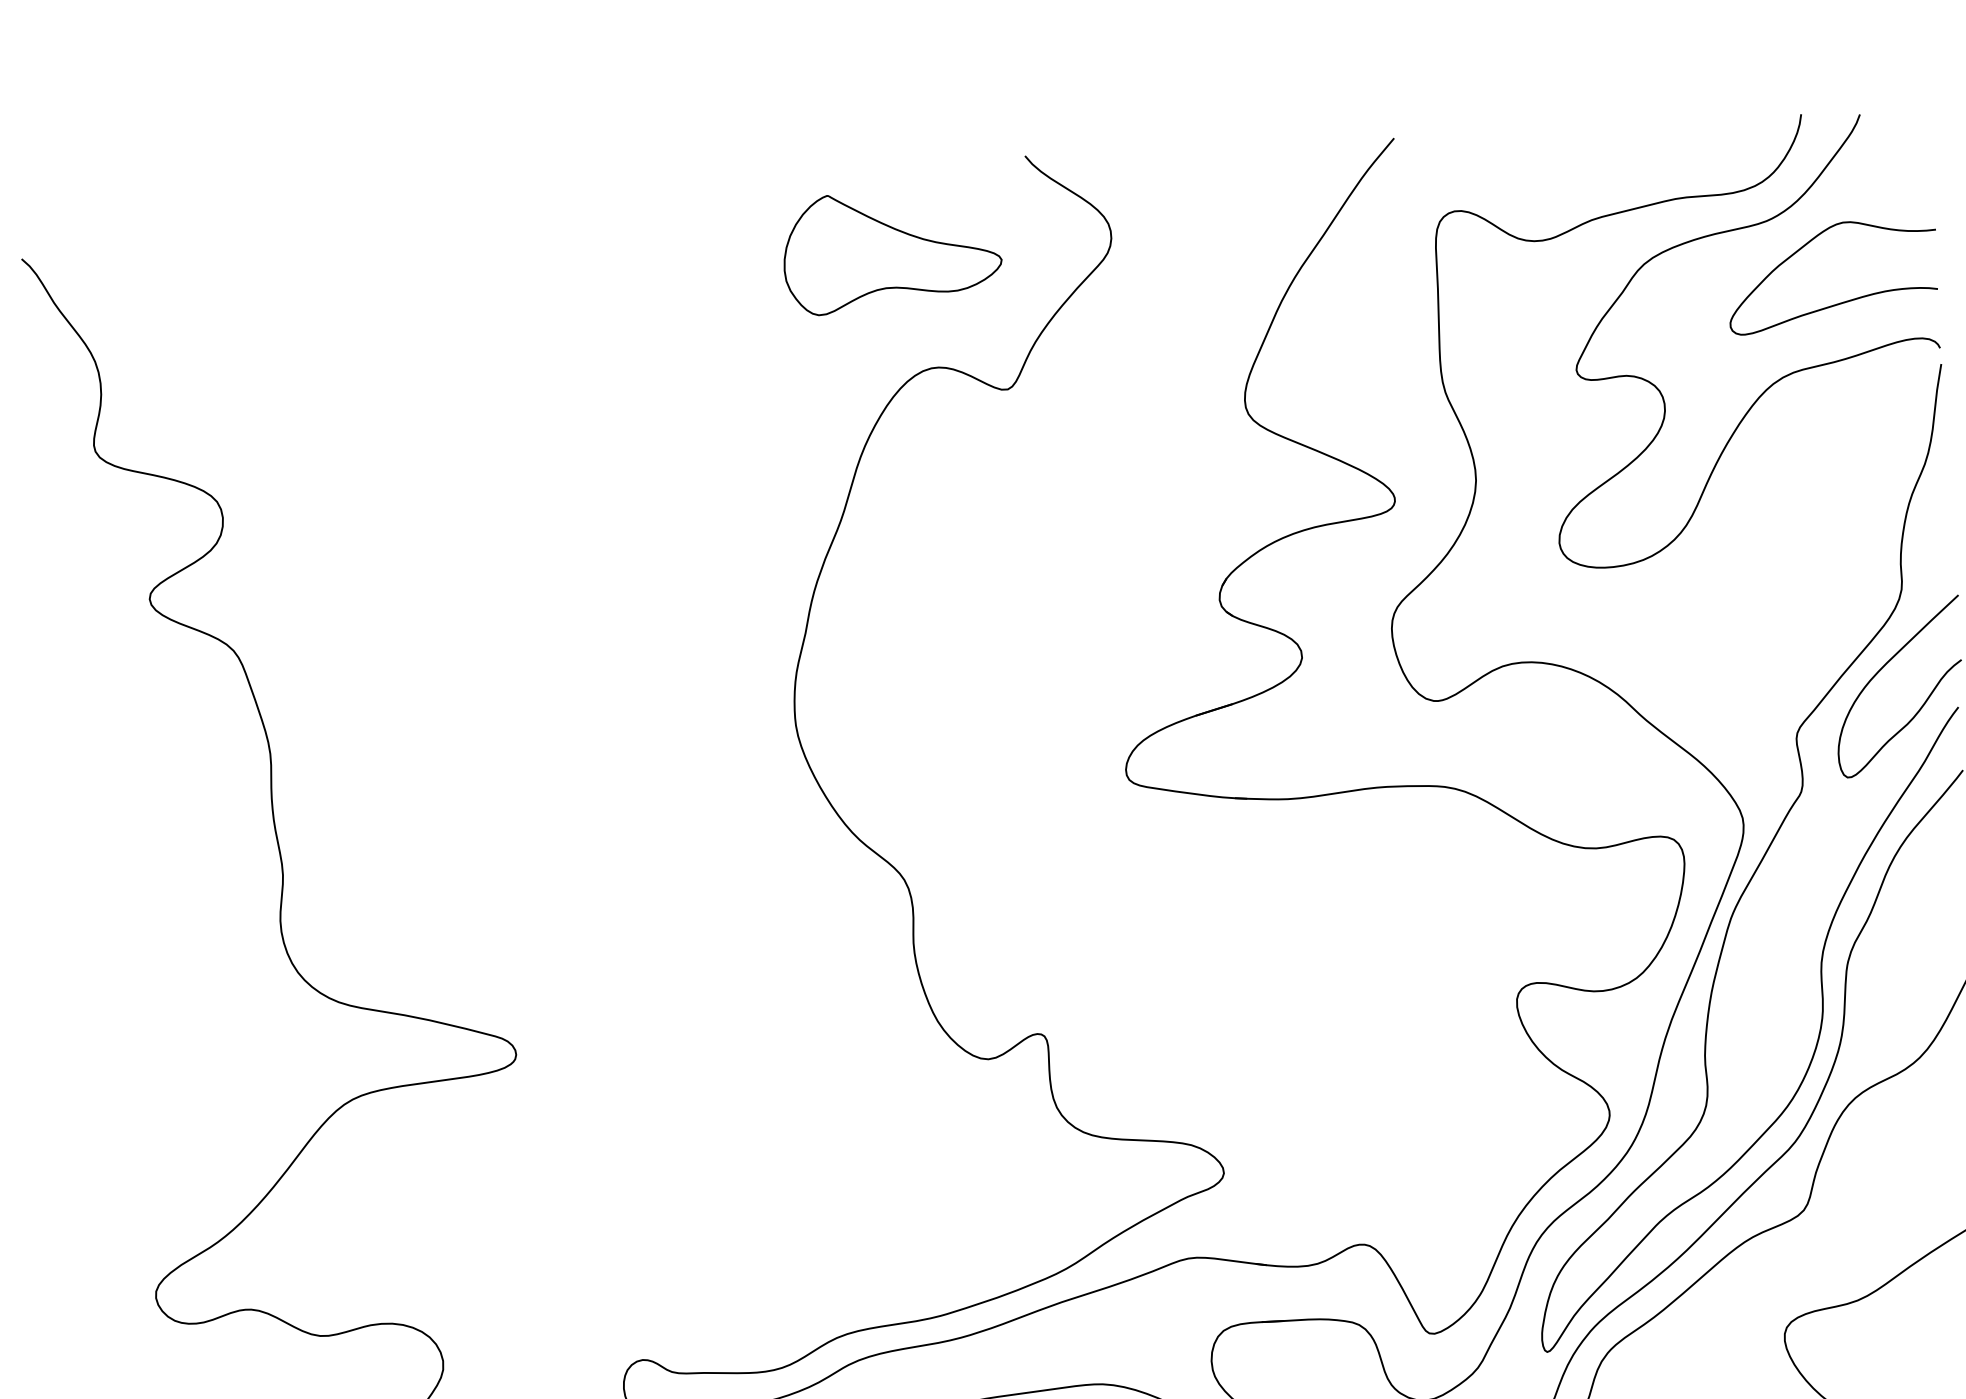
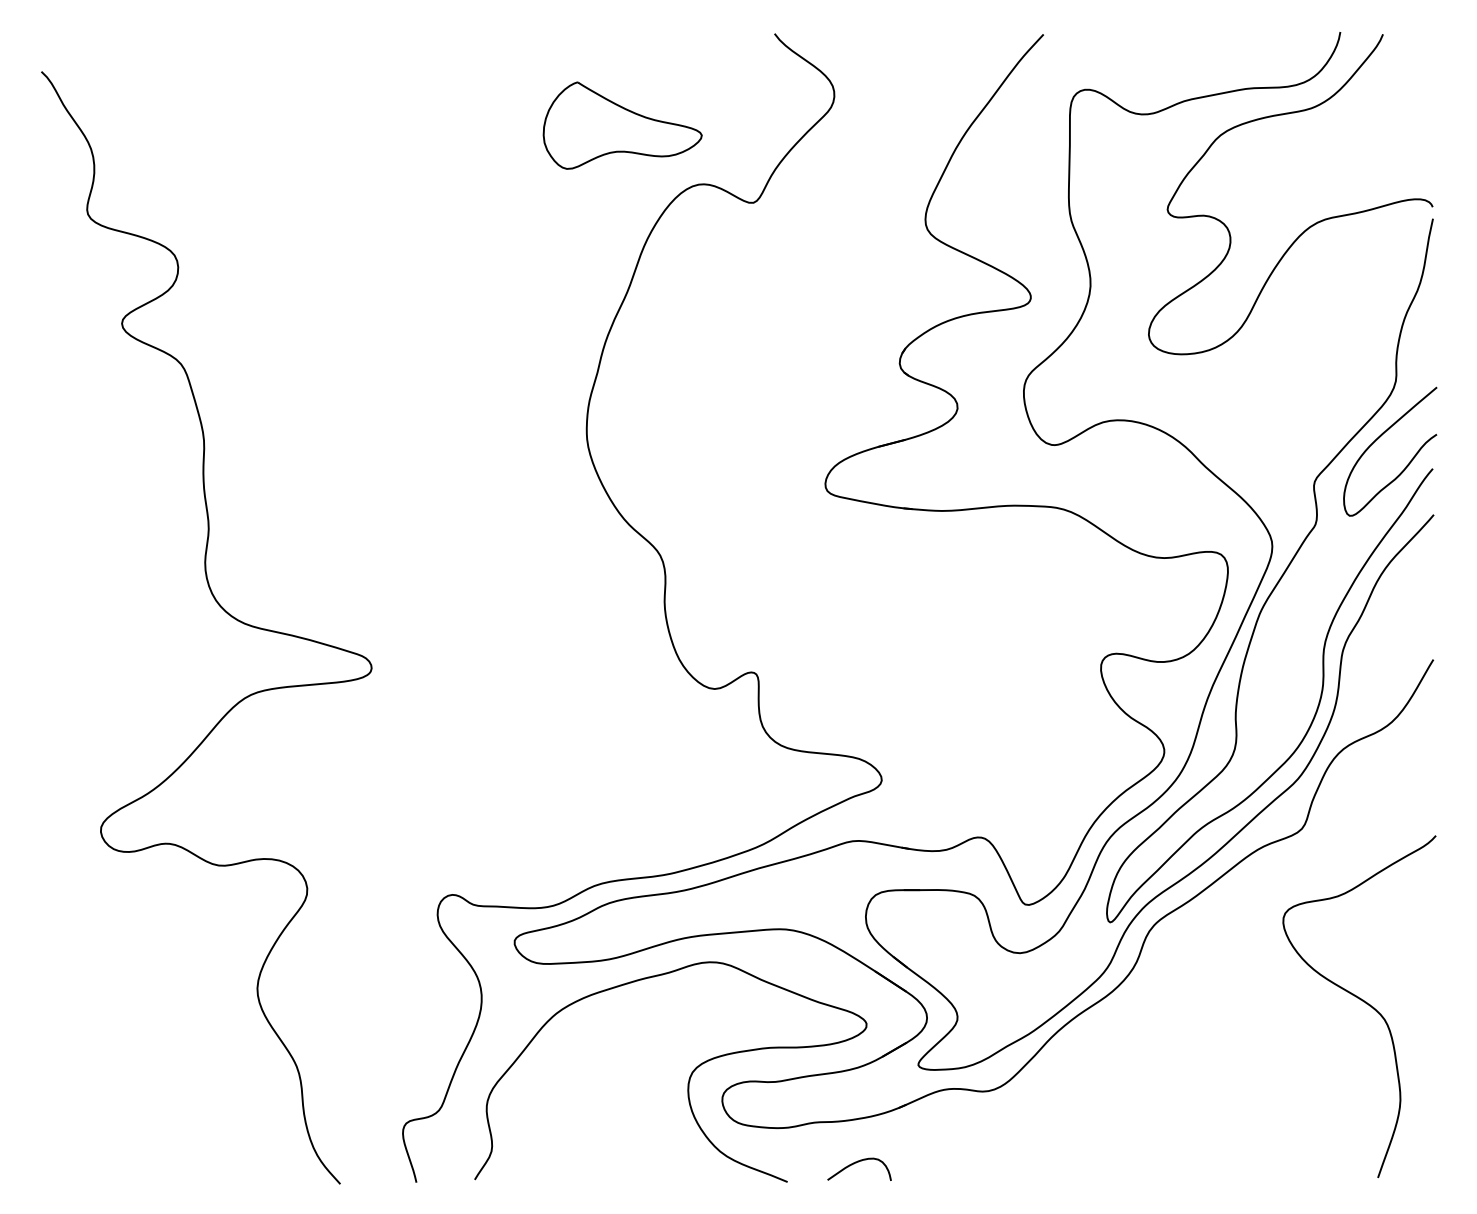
part: (892, 251) -> (622, 125), moved
curve: (1842, 301) -> (1363, 169), removed

